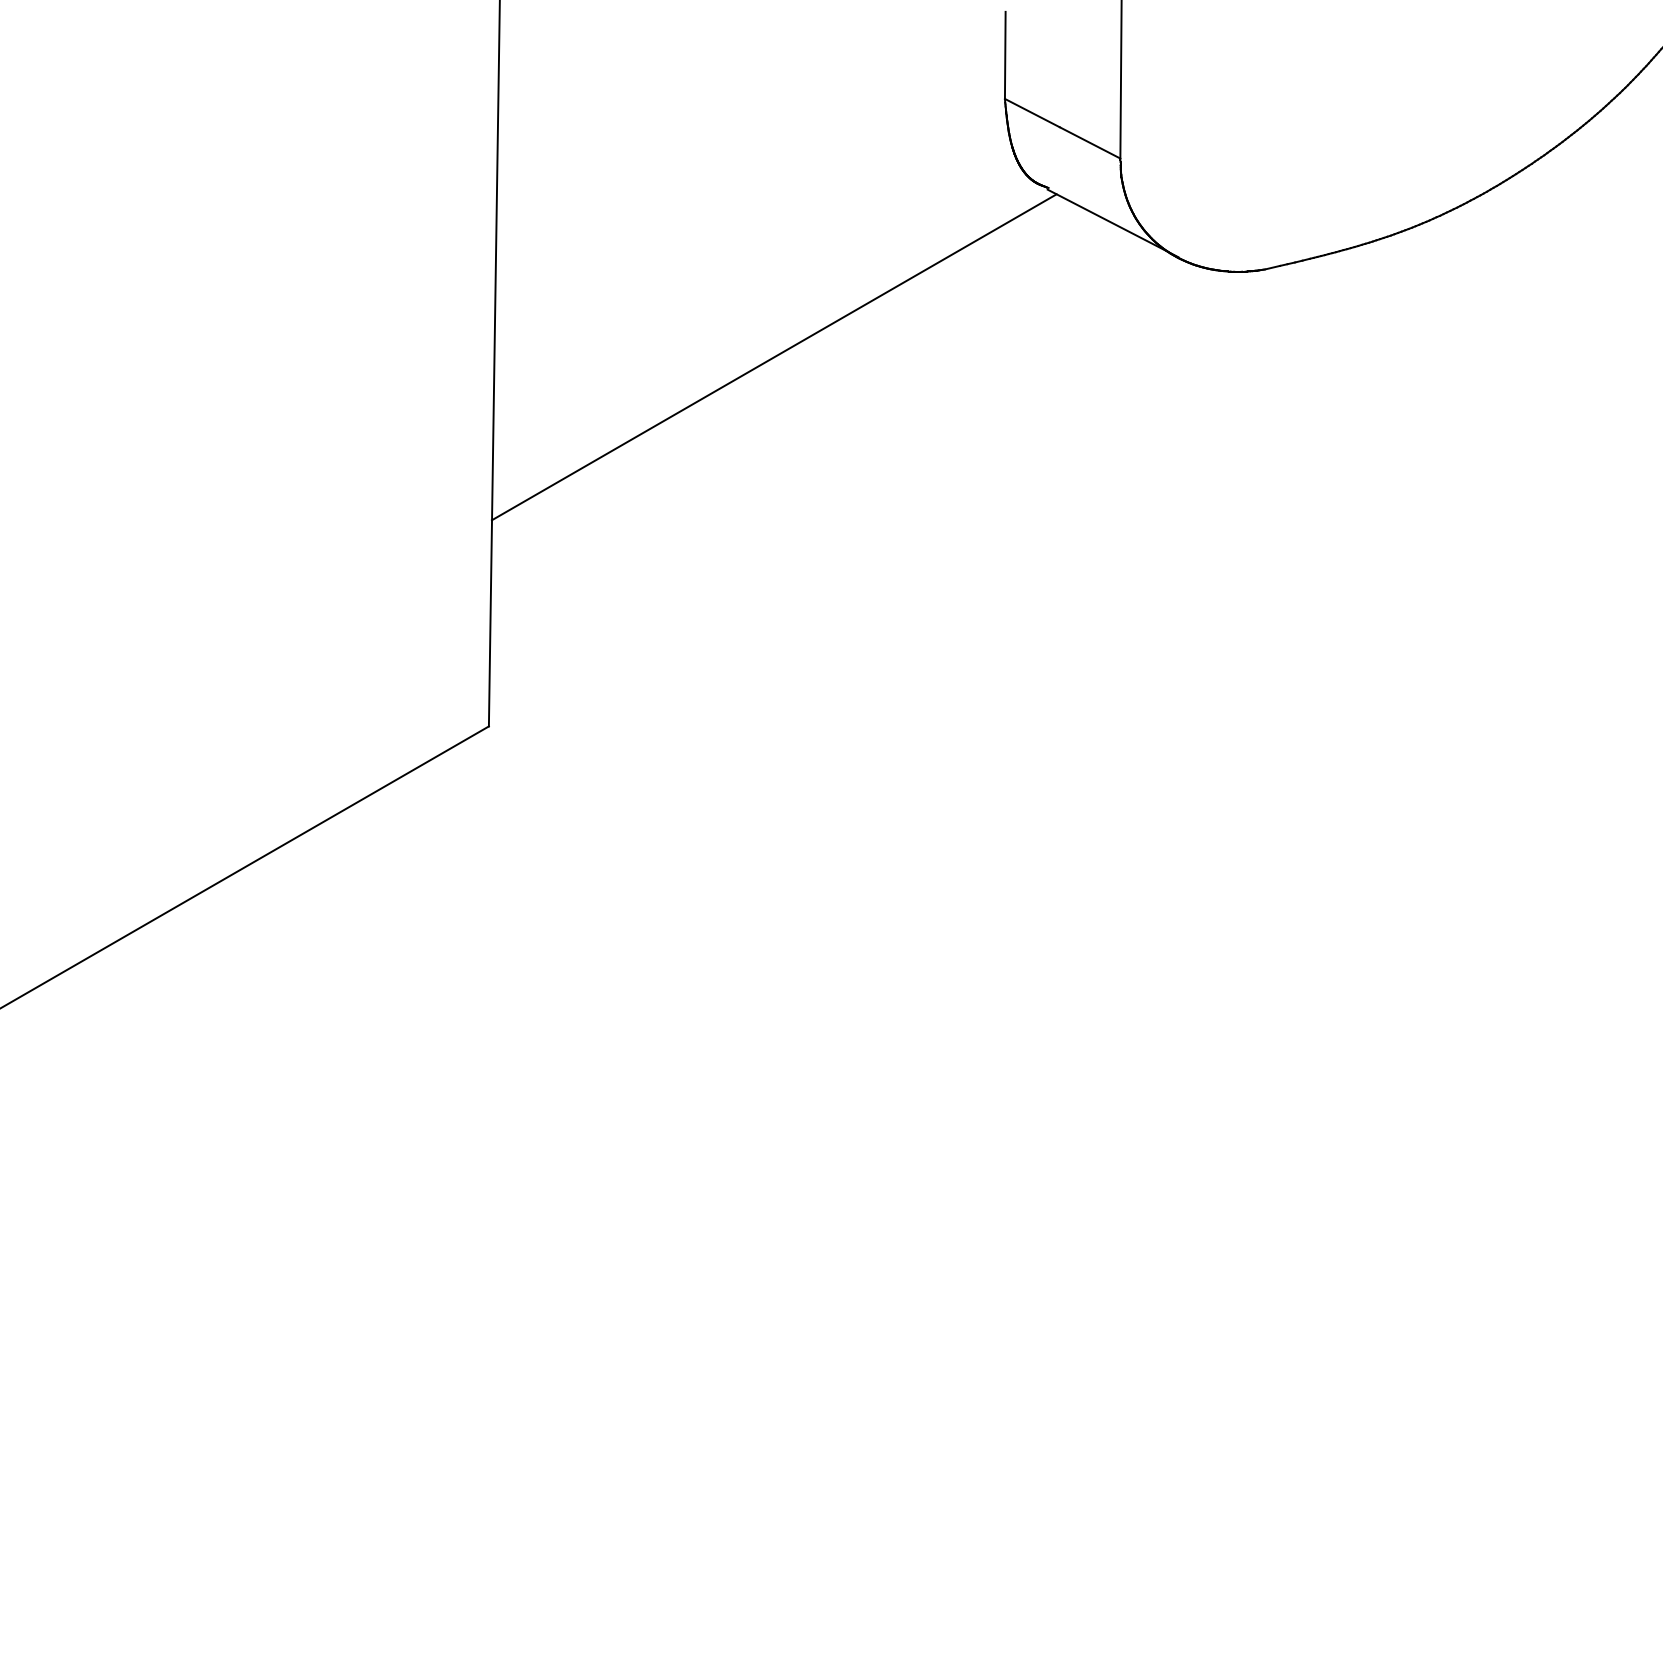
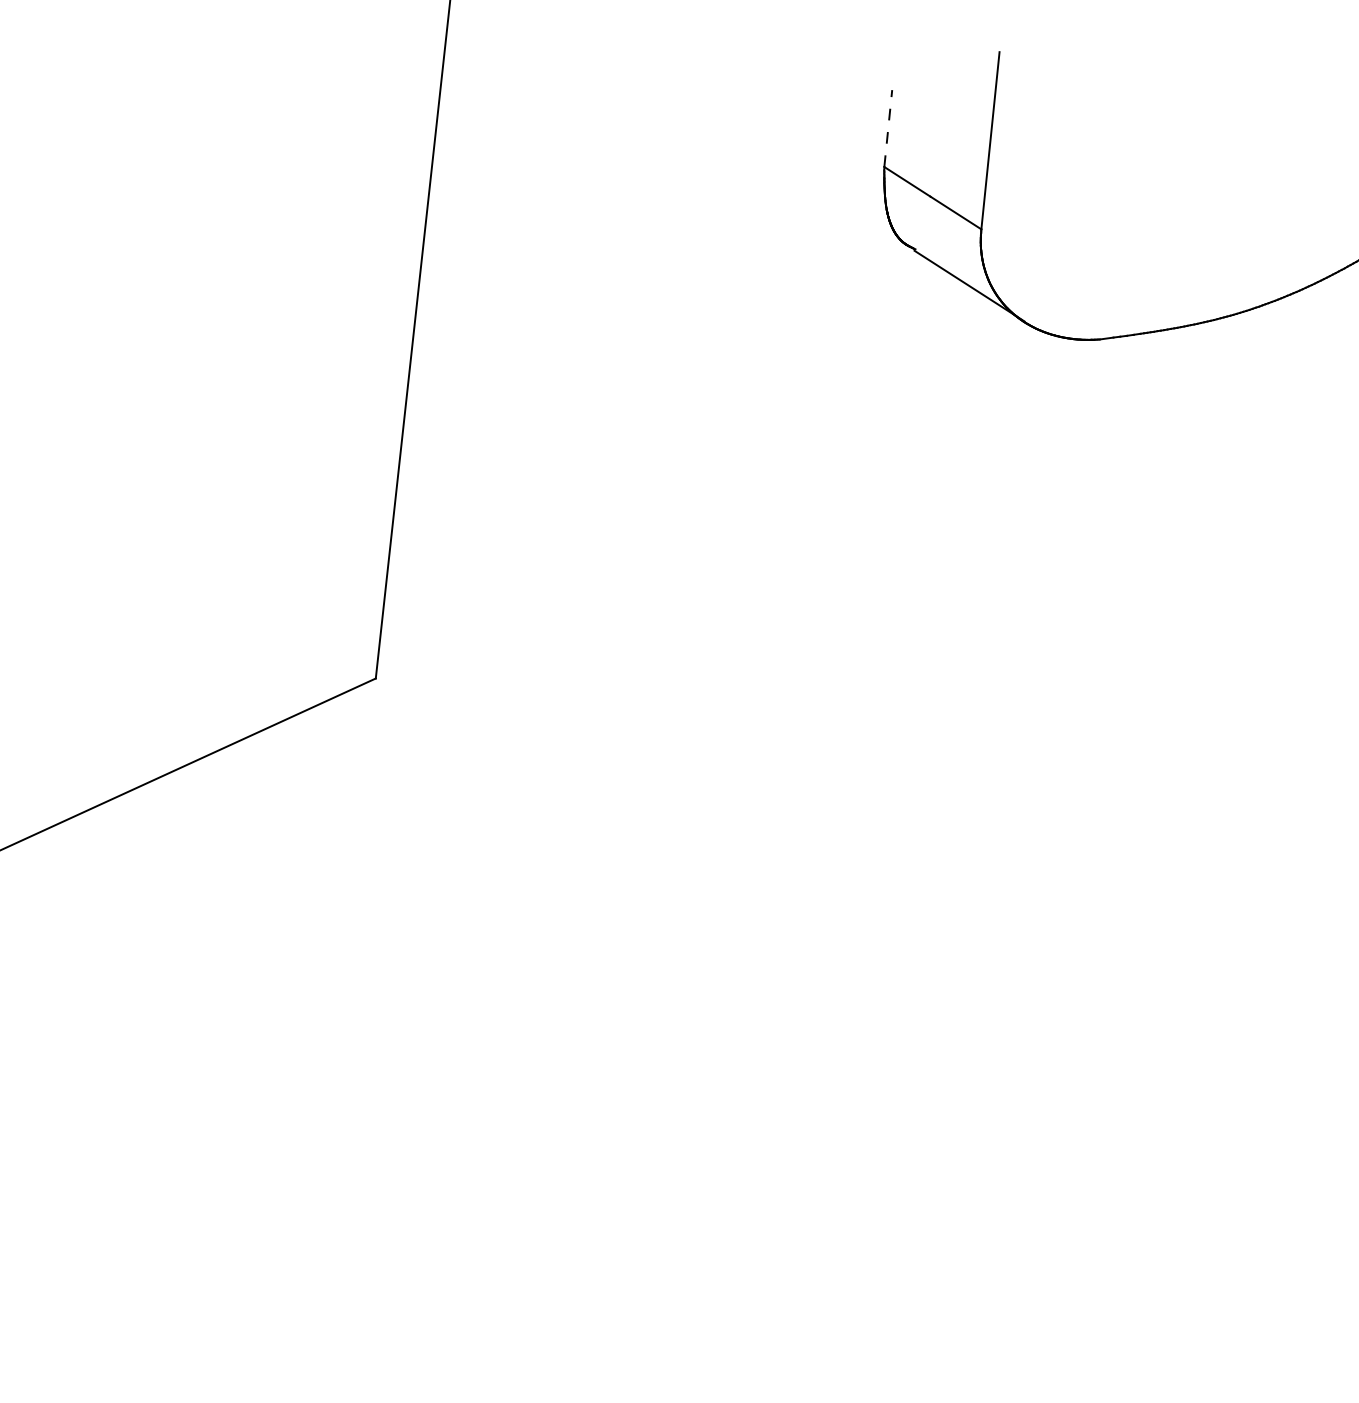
line: (1005, 55) -> (888, 128), solid -> dashed
line: (773, 357) -> (658, 376), removed

